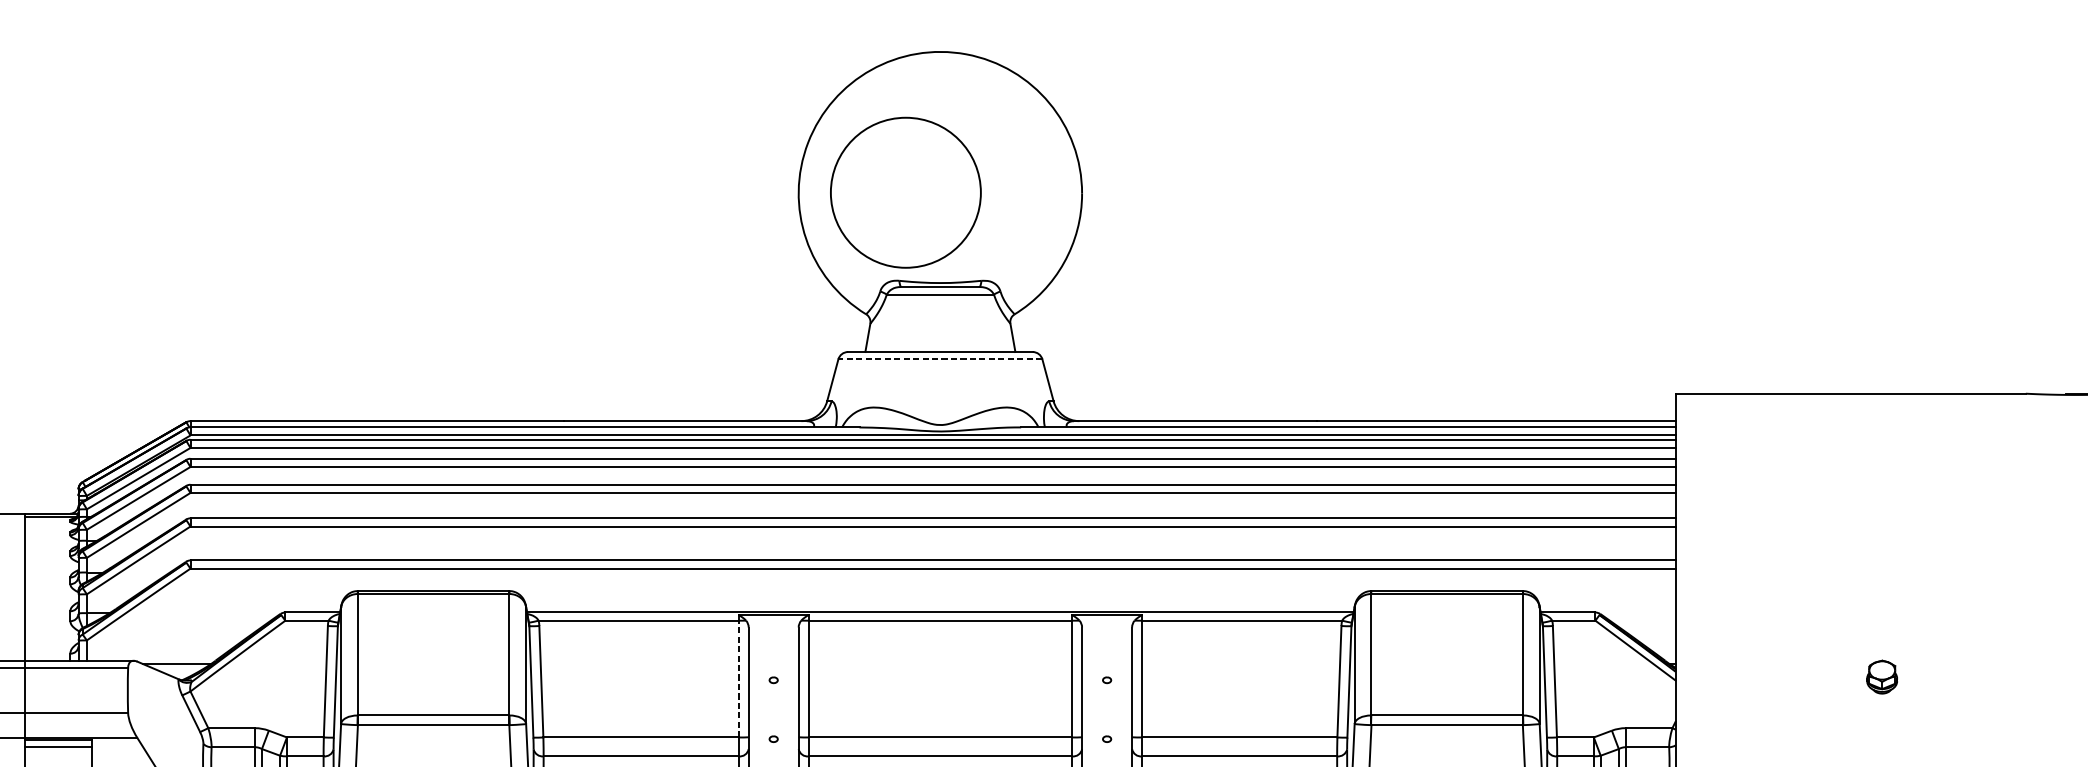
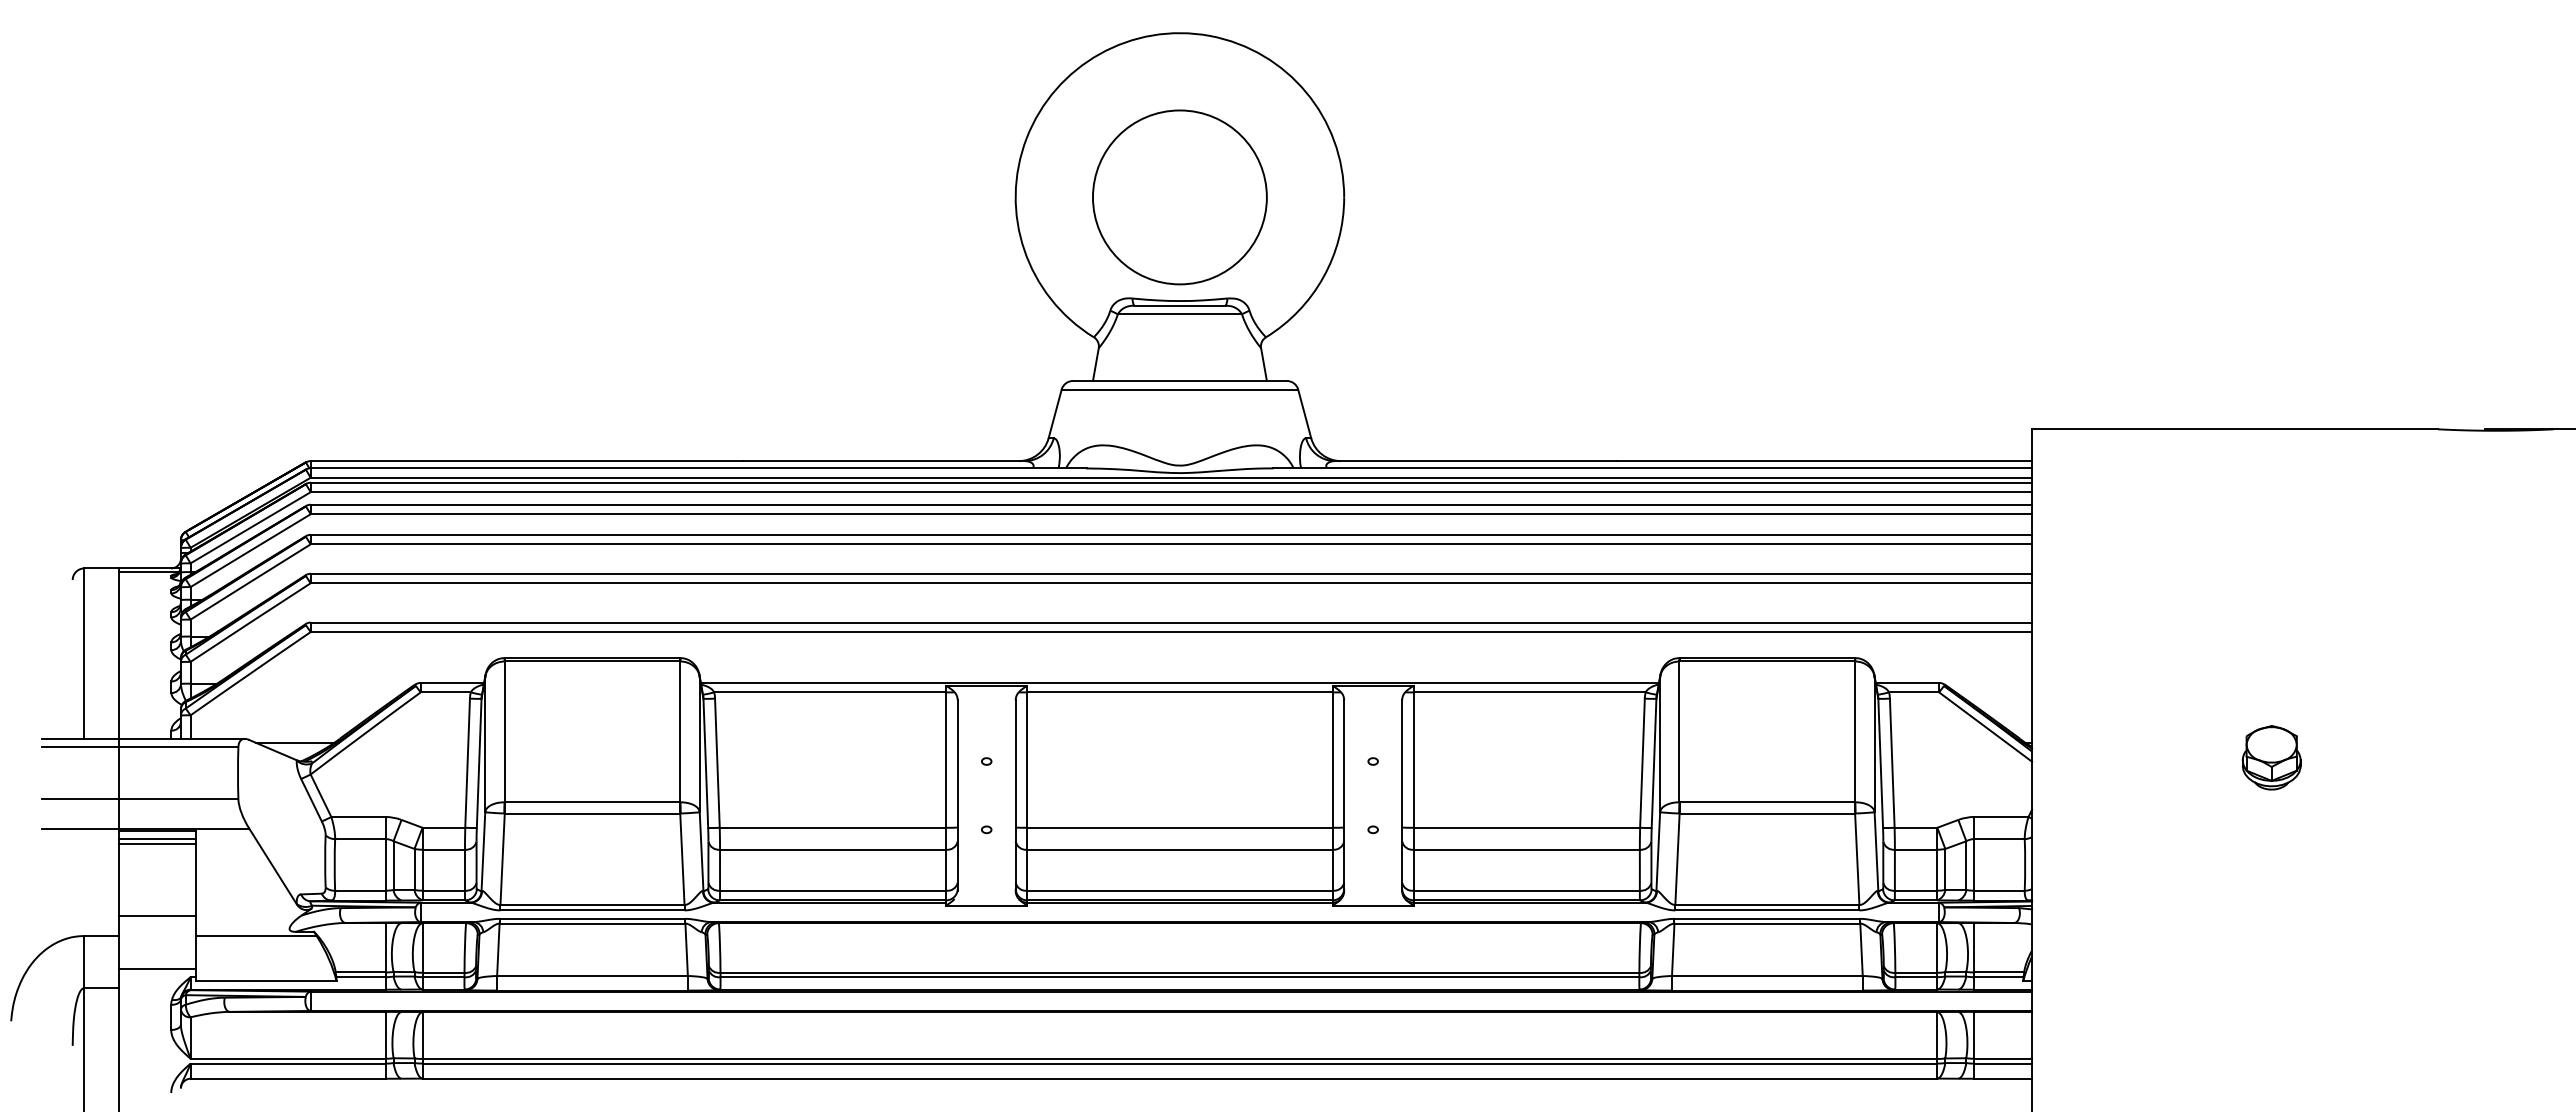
circle: (905, 192) -> (1179, 197), moved
line: (940, 359) -> (1179, 389), dashed -> solid
part: (1882, 676) -> (2271, 757), size x1.67
line: (739, 679) -> (946, 760), dashed -> solid
line: (58, 751) -> (157, 844), added

